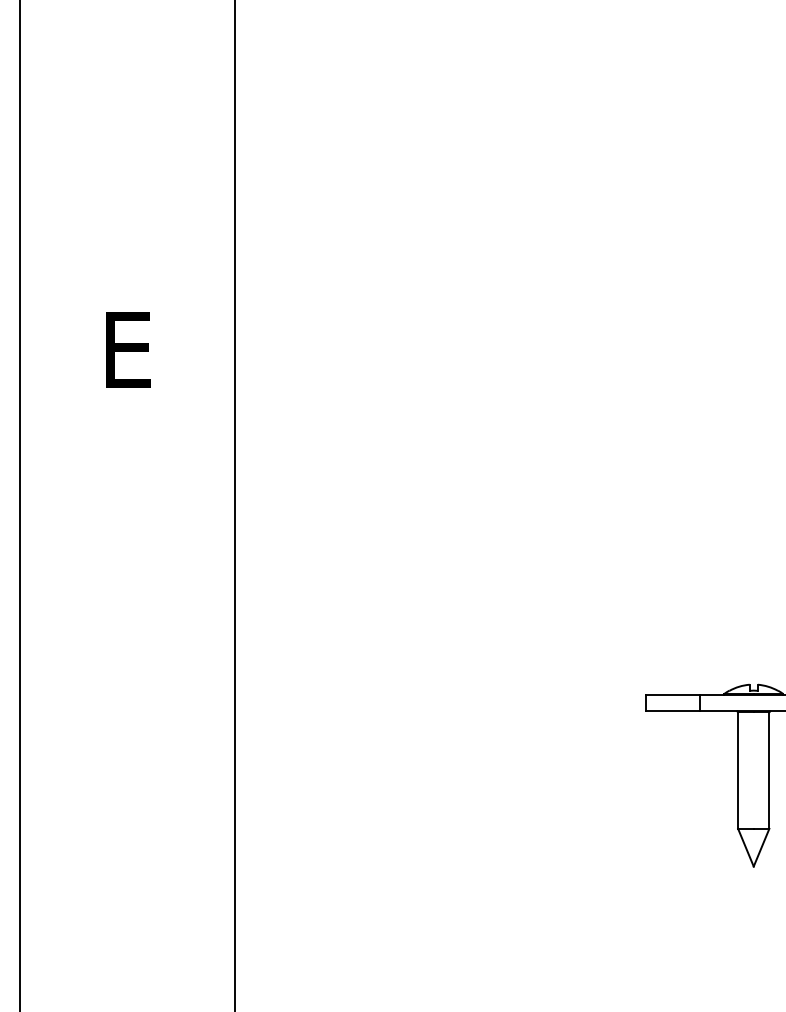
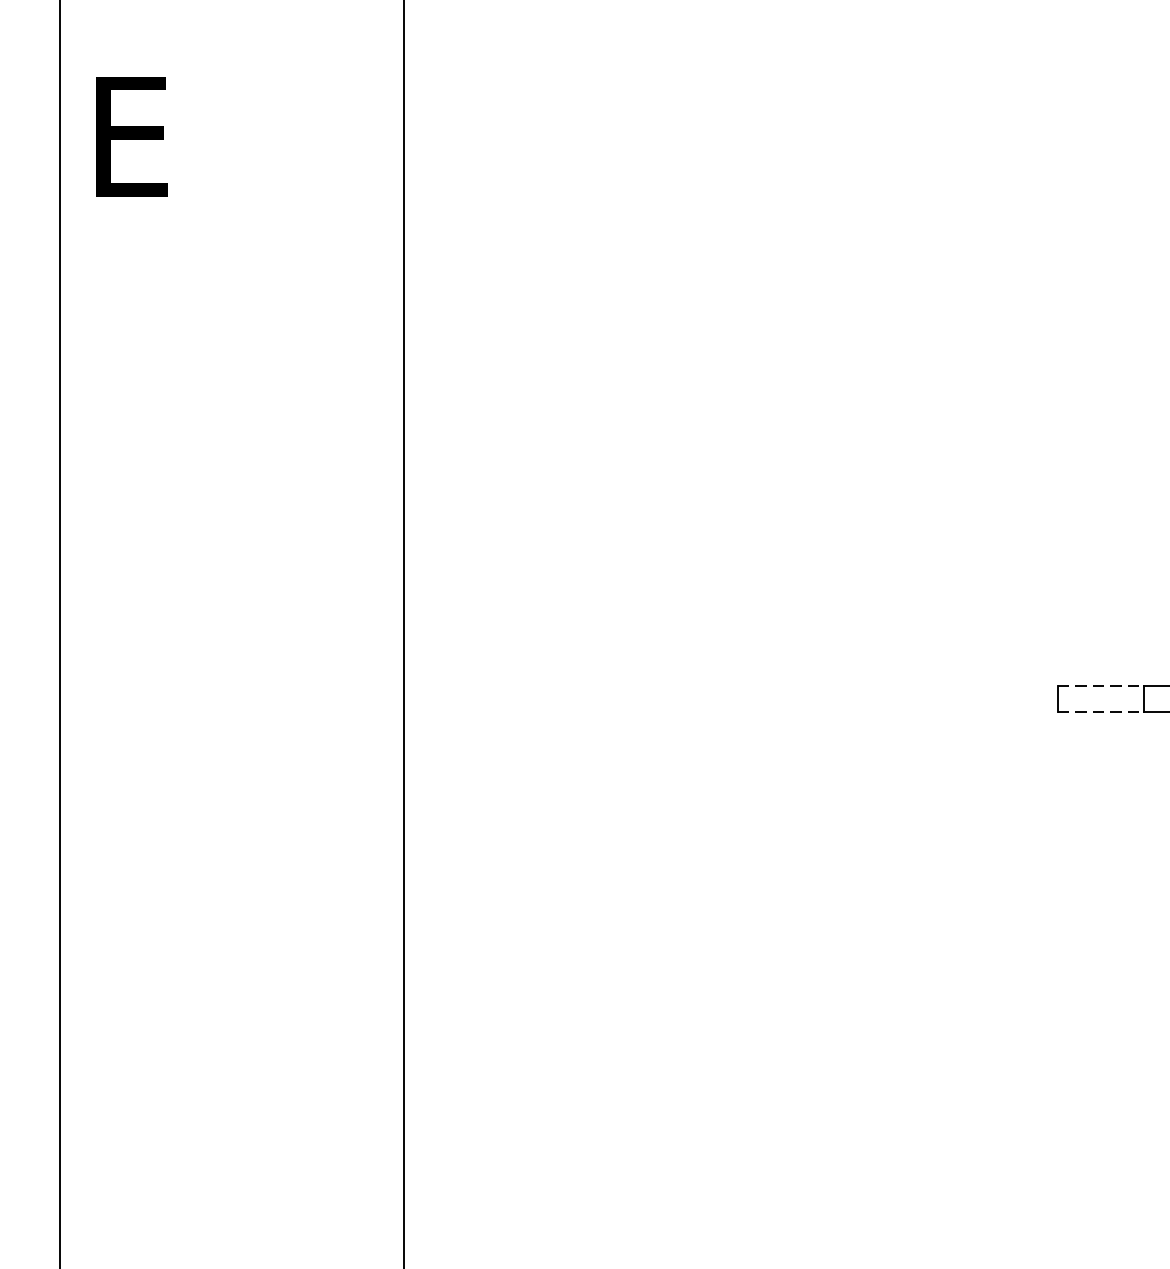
text: (128, 349) -> (131, 135), moved
line: (672, 695) -> (1100, 686), solid -> dashed
line: (672, 711) -> (1100, 712), solid -> dashed

